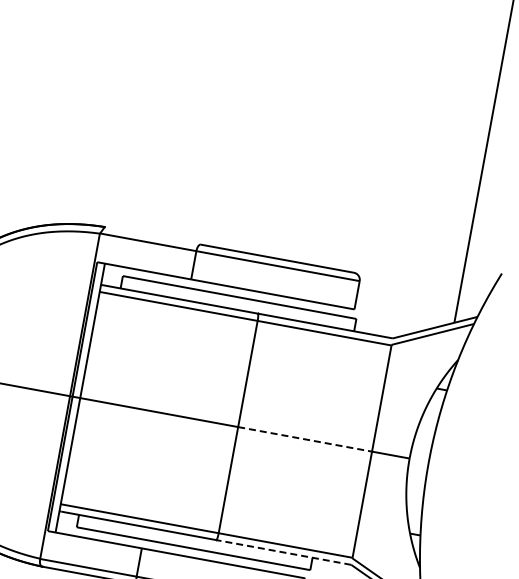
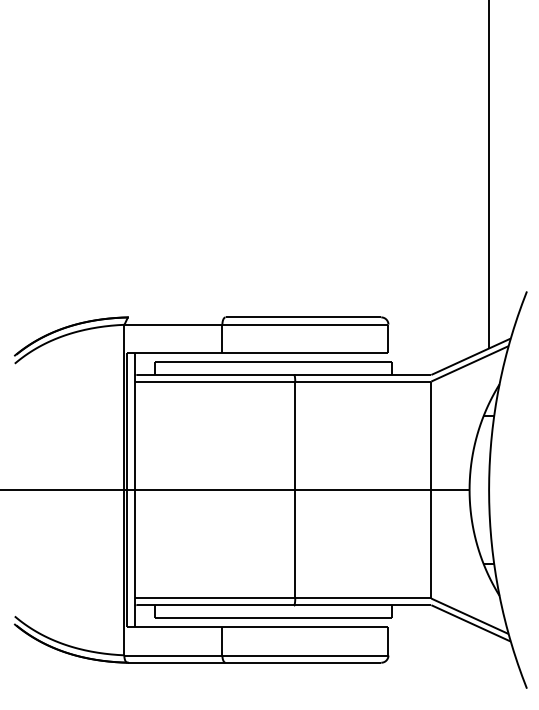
line: (305, 439) -> (363, 490), dashed -> solid
line: (283, 552) -> (362, 605), dashed -> solid

